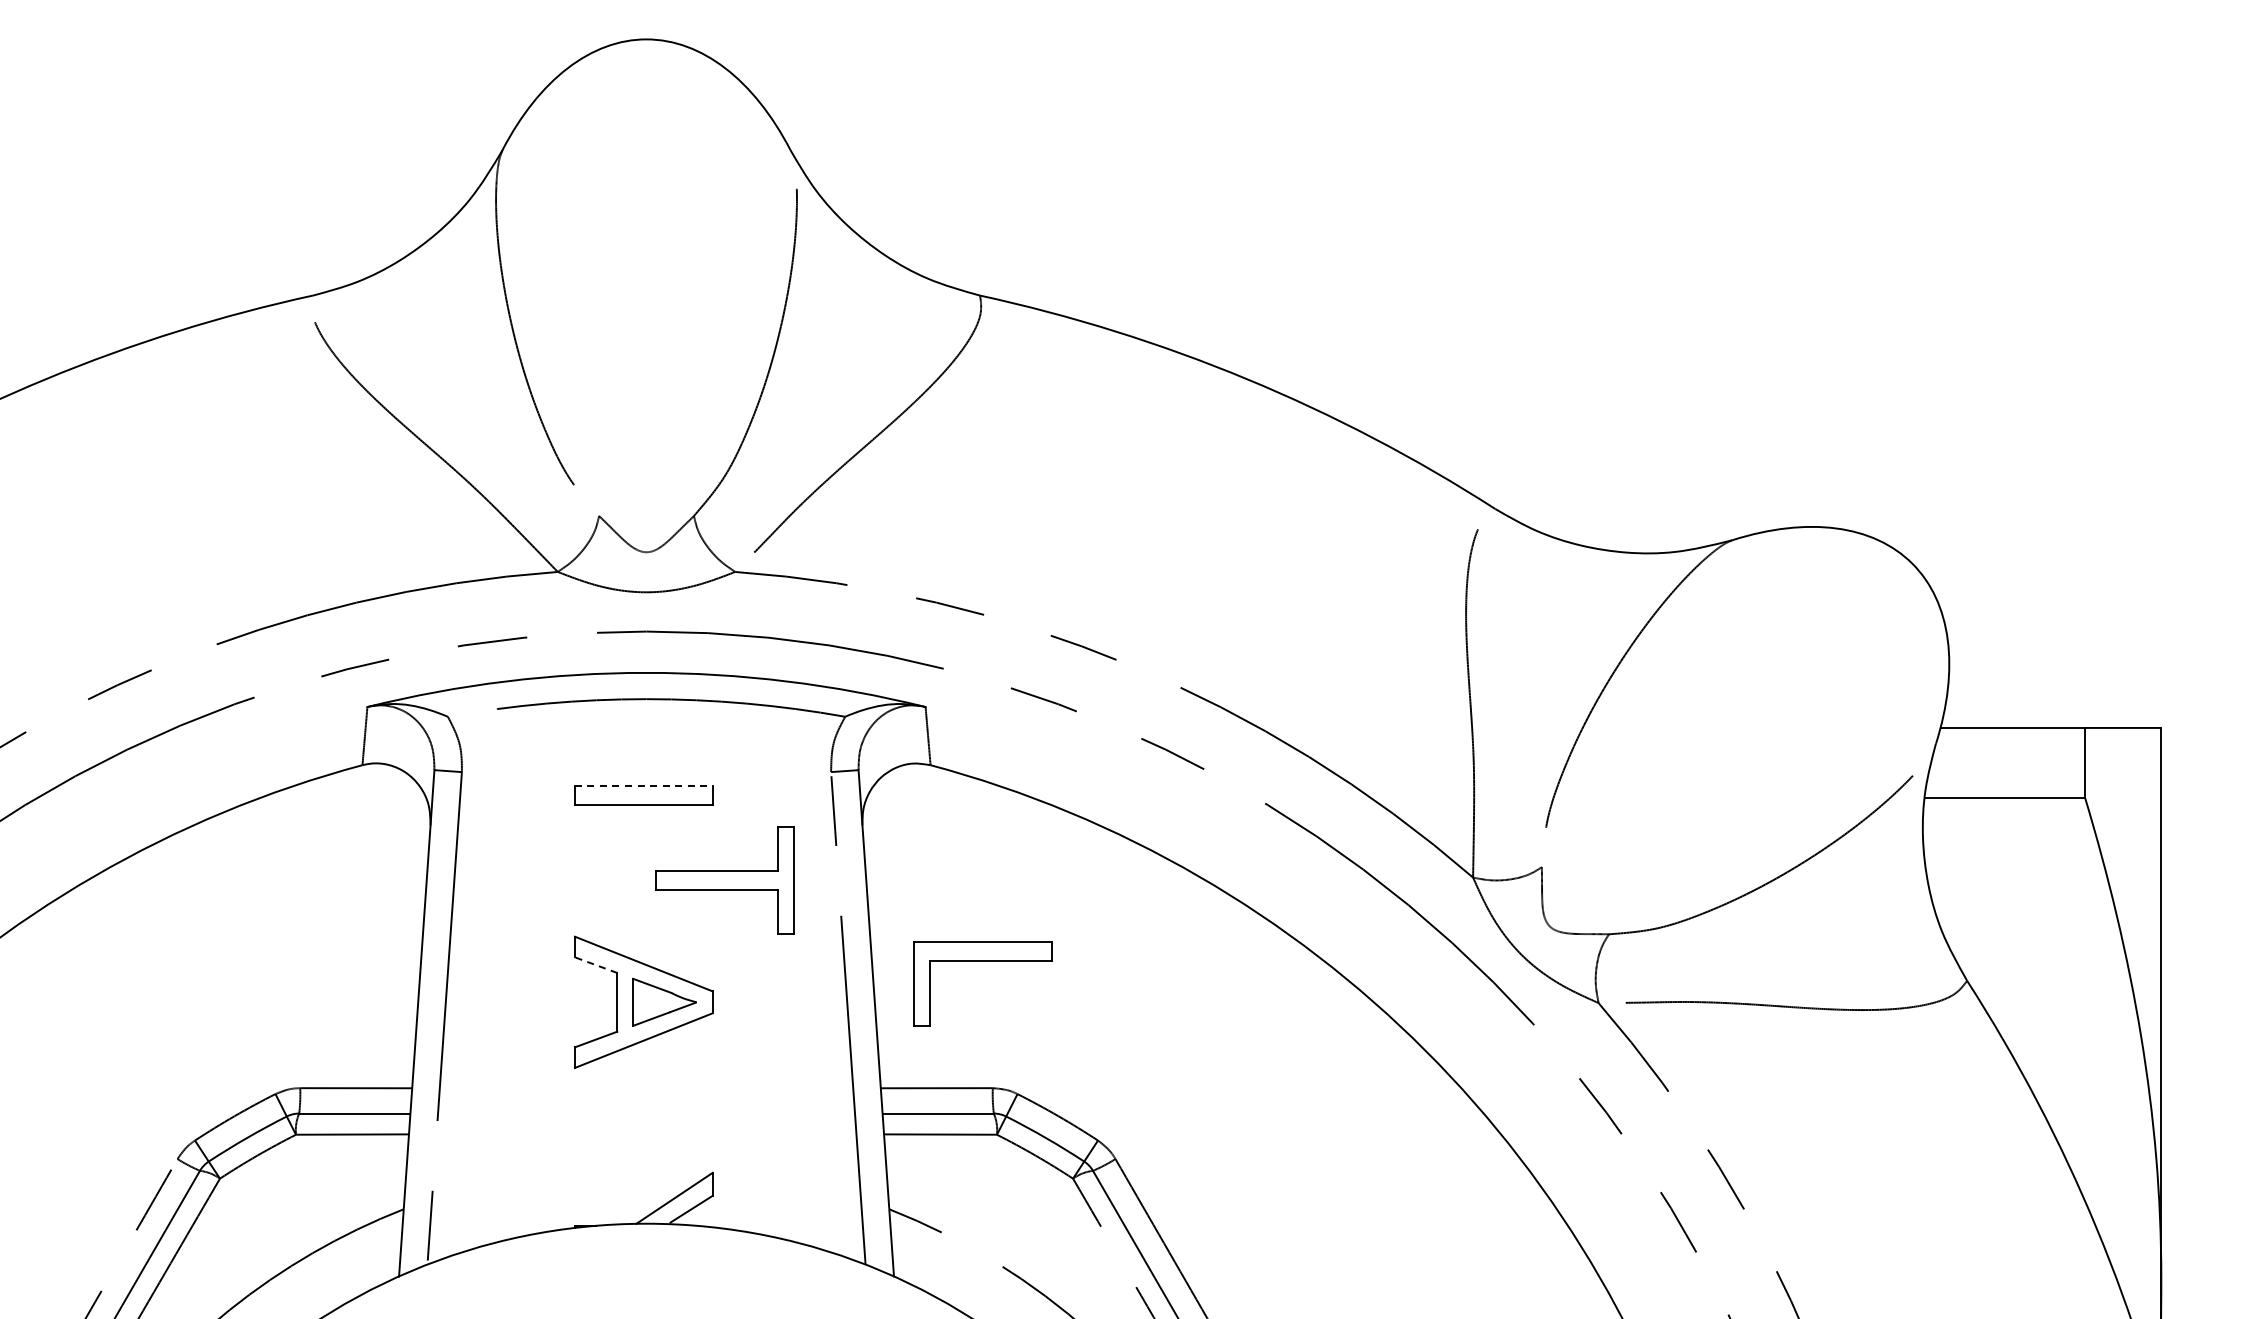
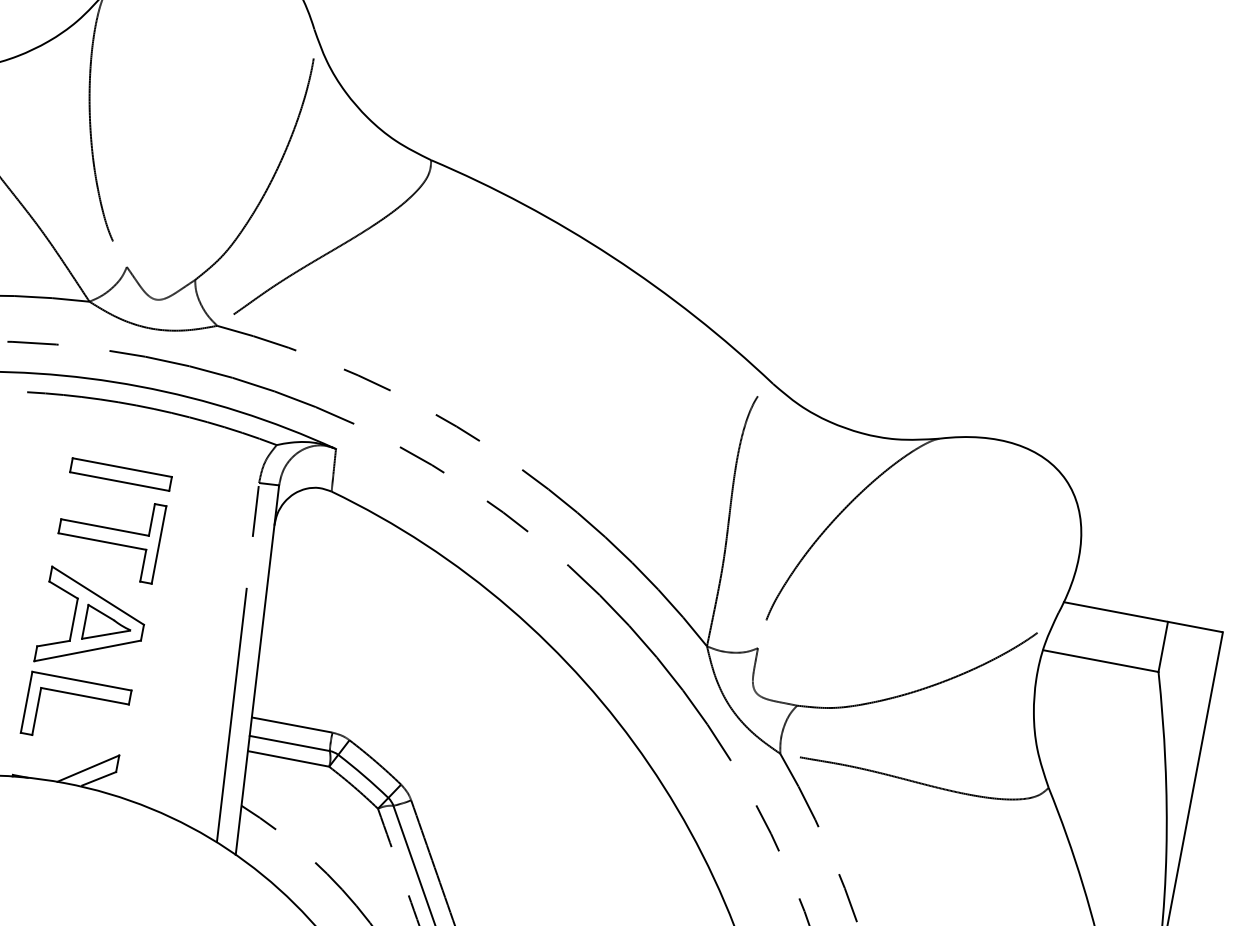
line: (643, 786) -> (122, 467), dashed -> solid
part: (724, 880) -> (109, 535), moved
part: (982, 961) -> (79, 695), moved
line: (596, 965) -> (63, 590), dashed -> solid

